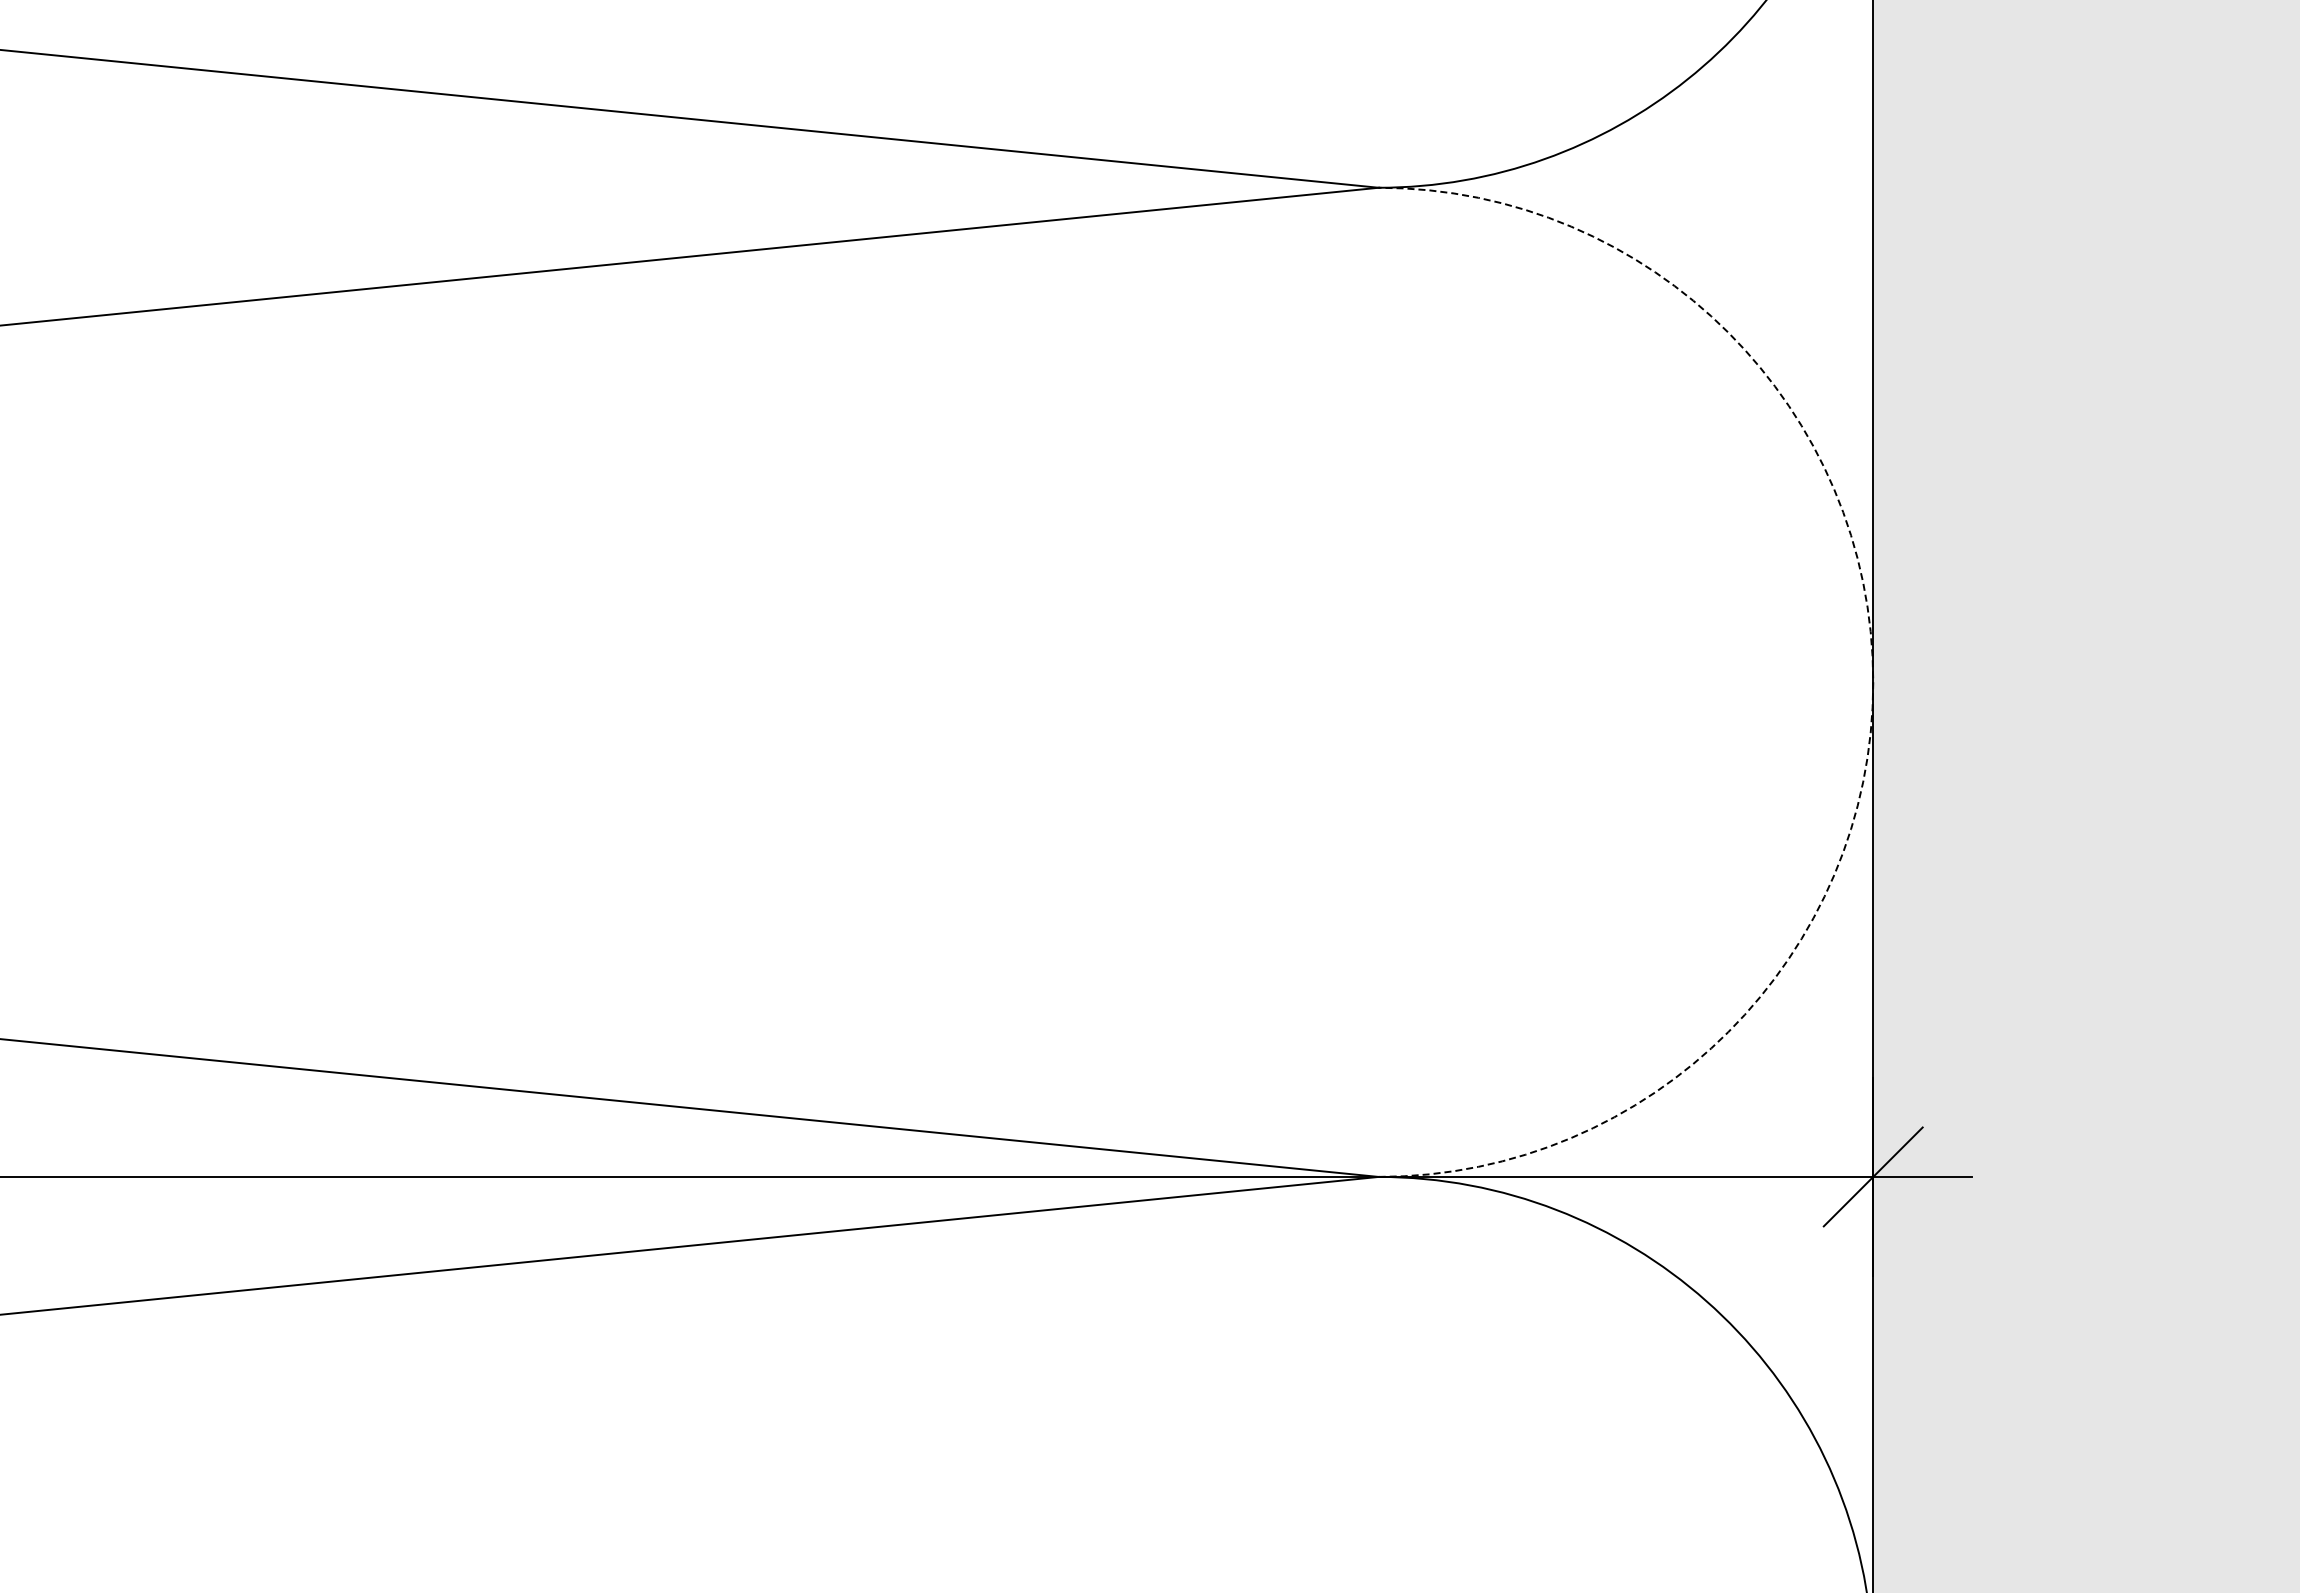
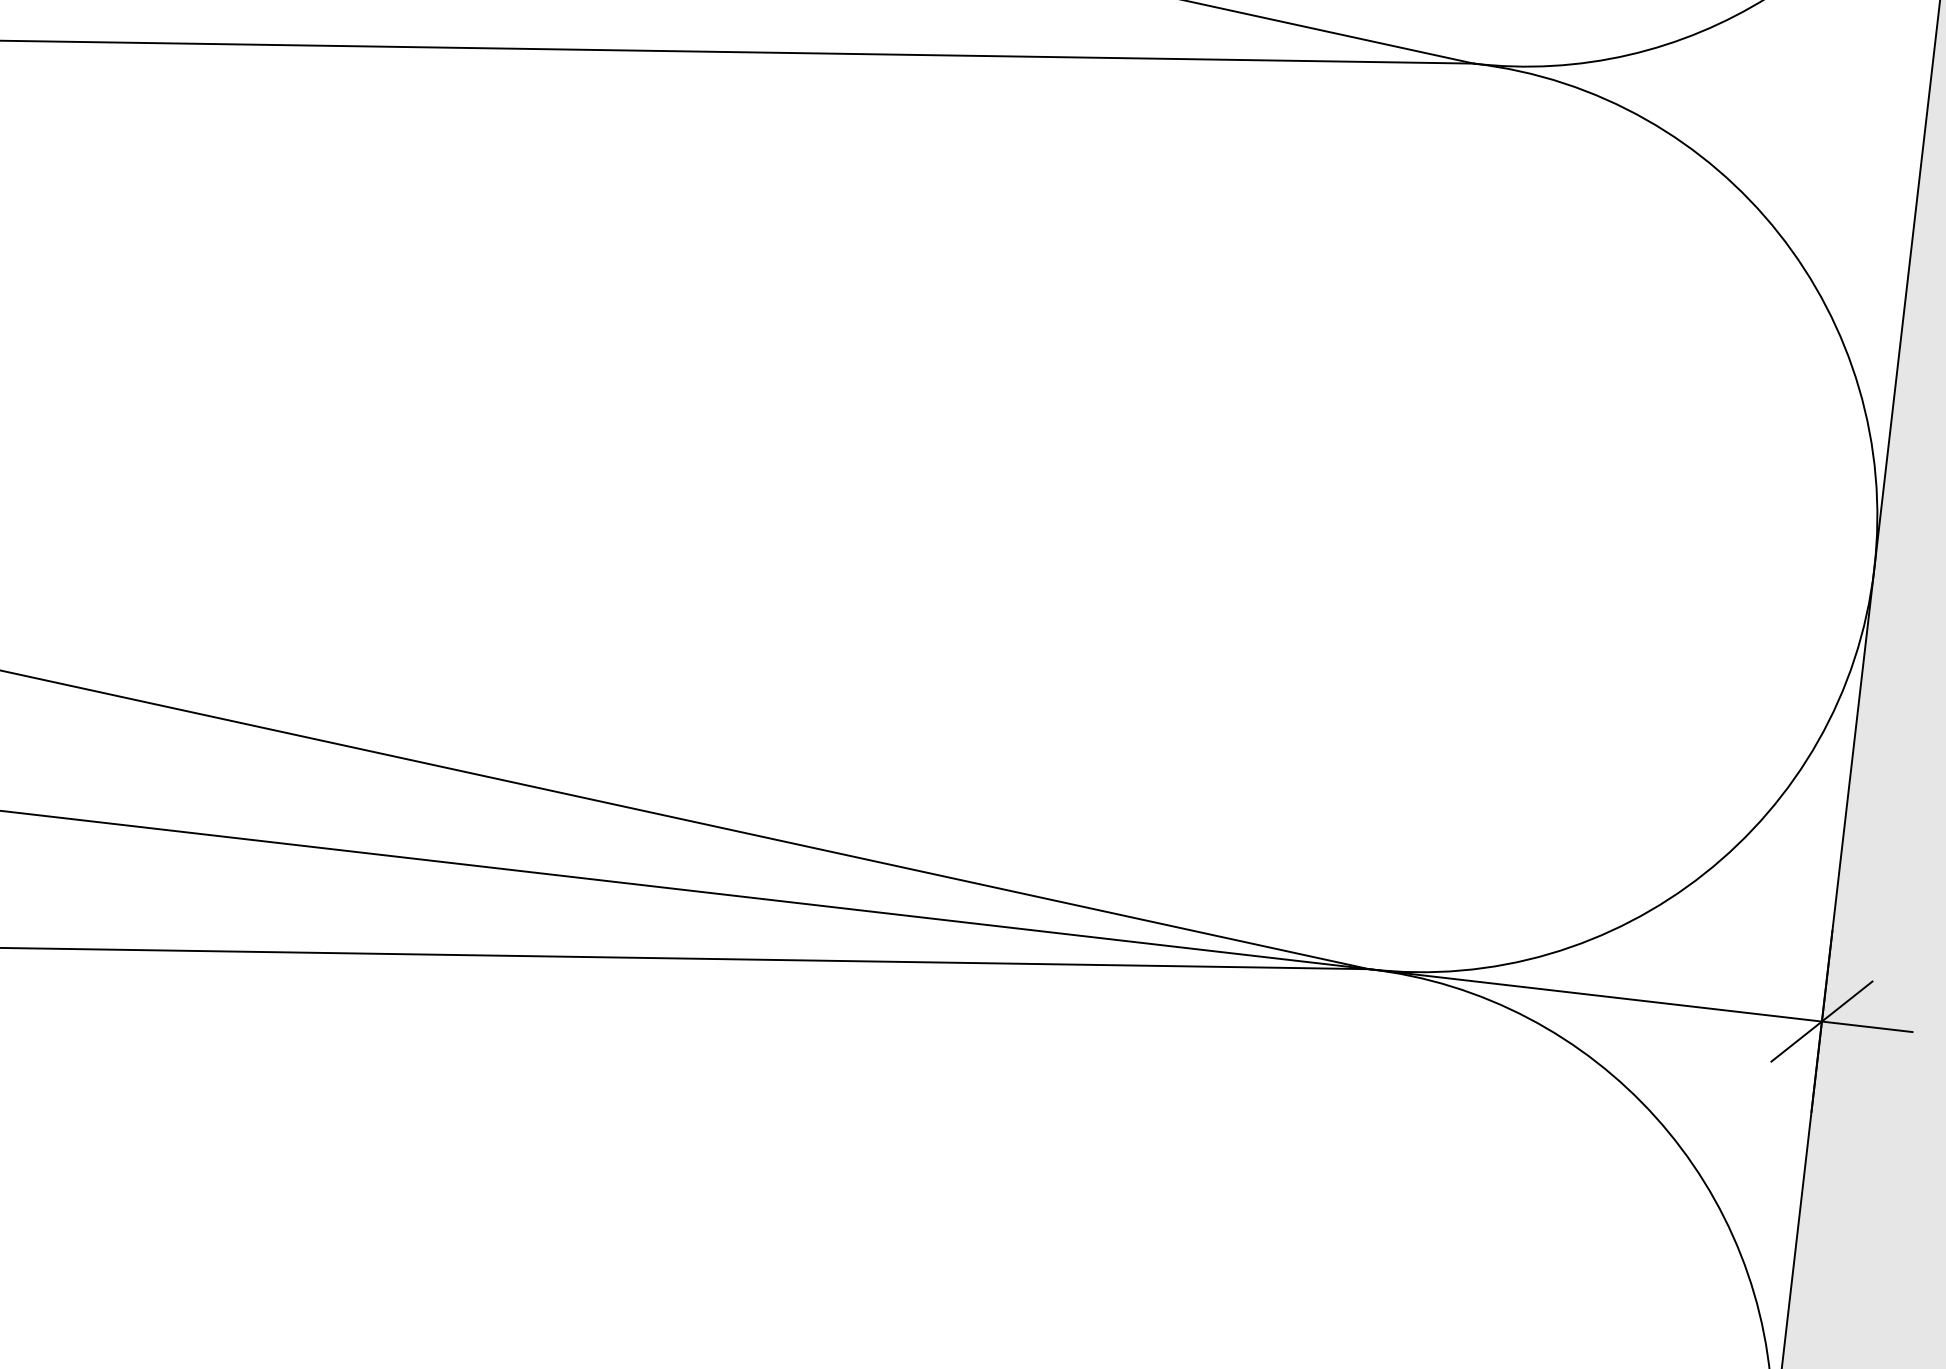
arc: (1873, 682) -> (1874, 568), dashed -> solid

